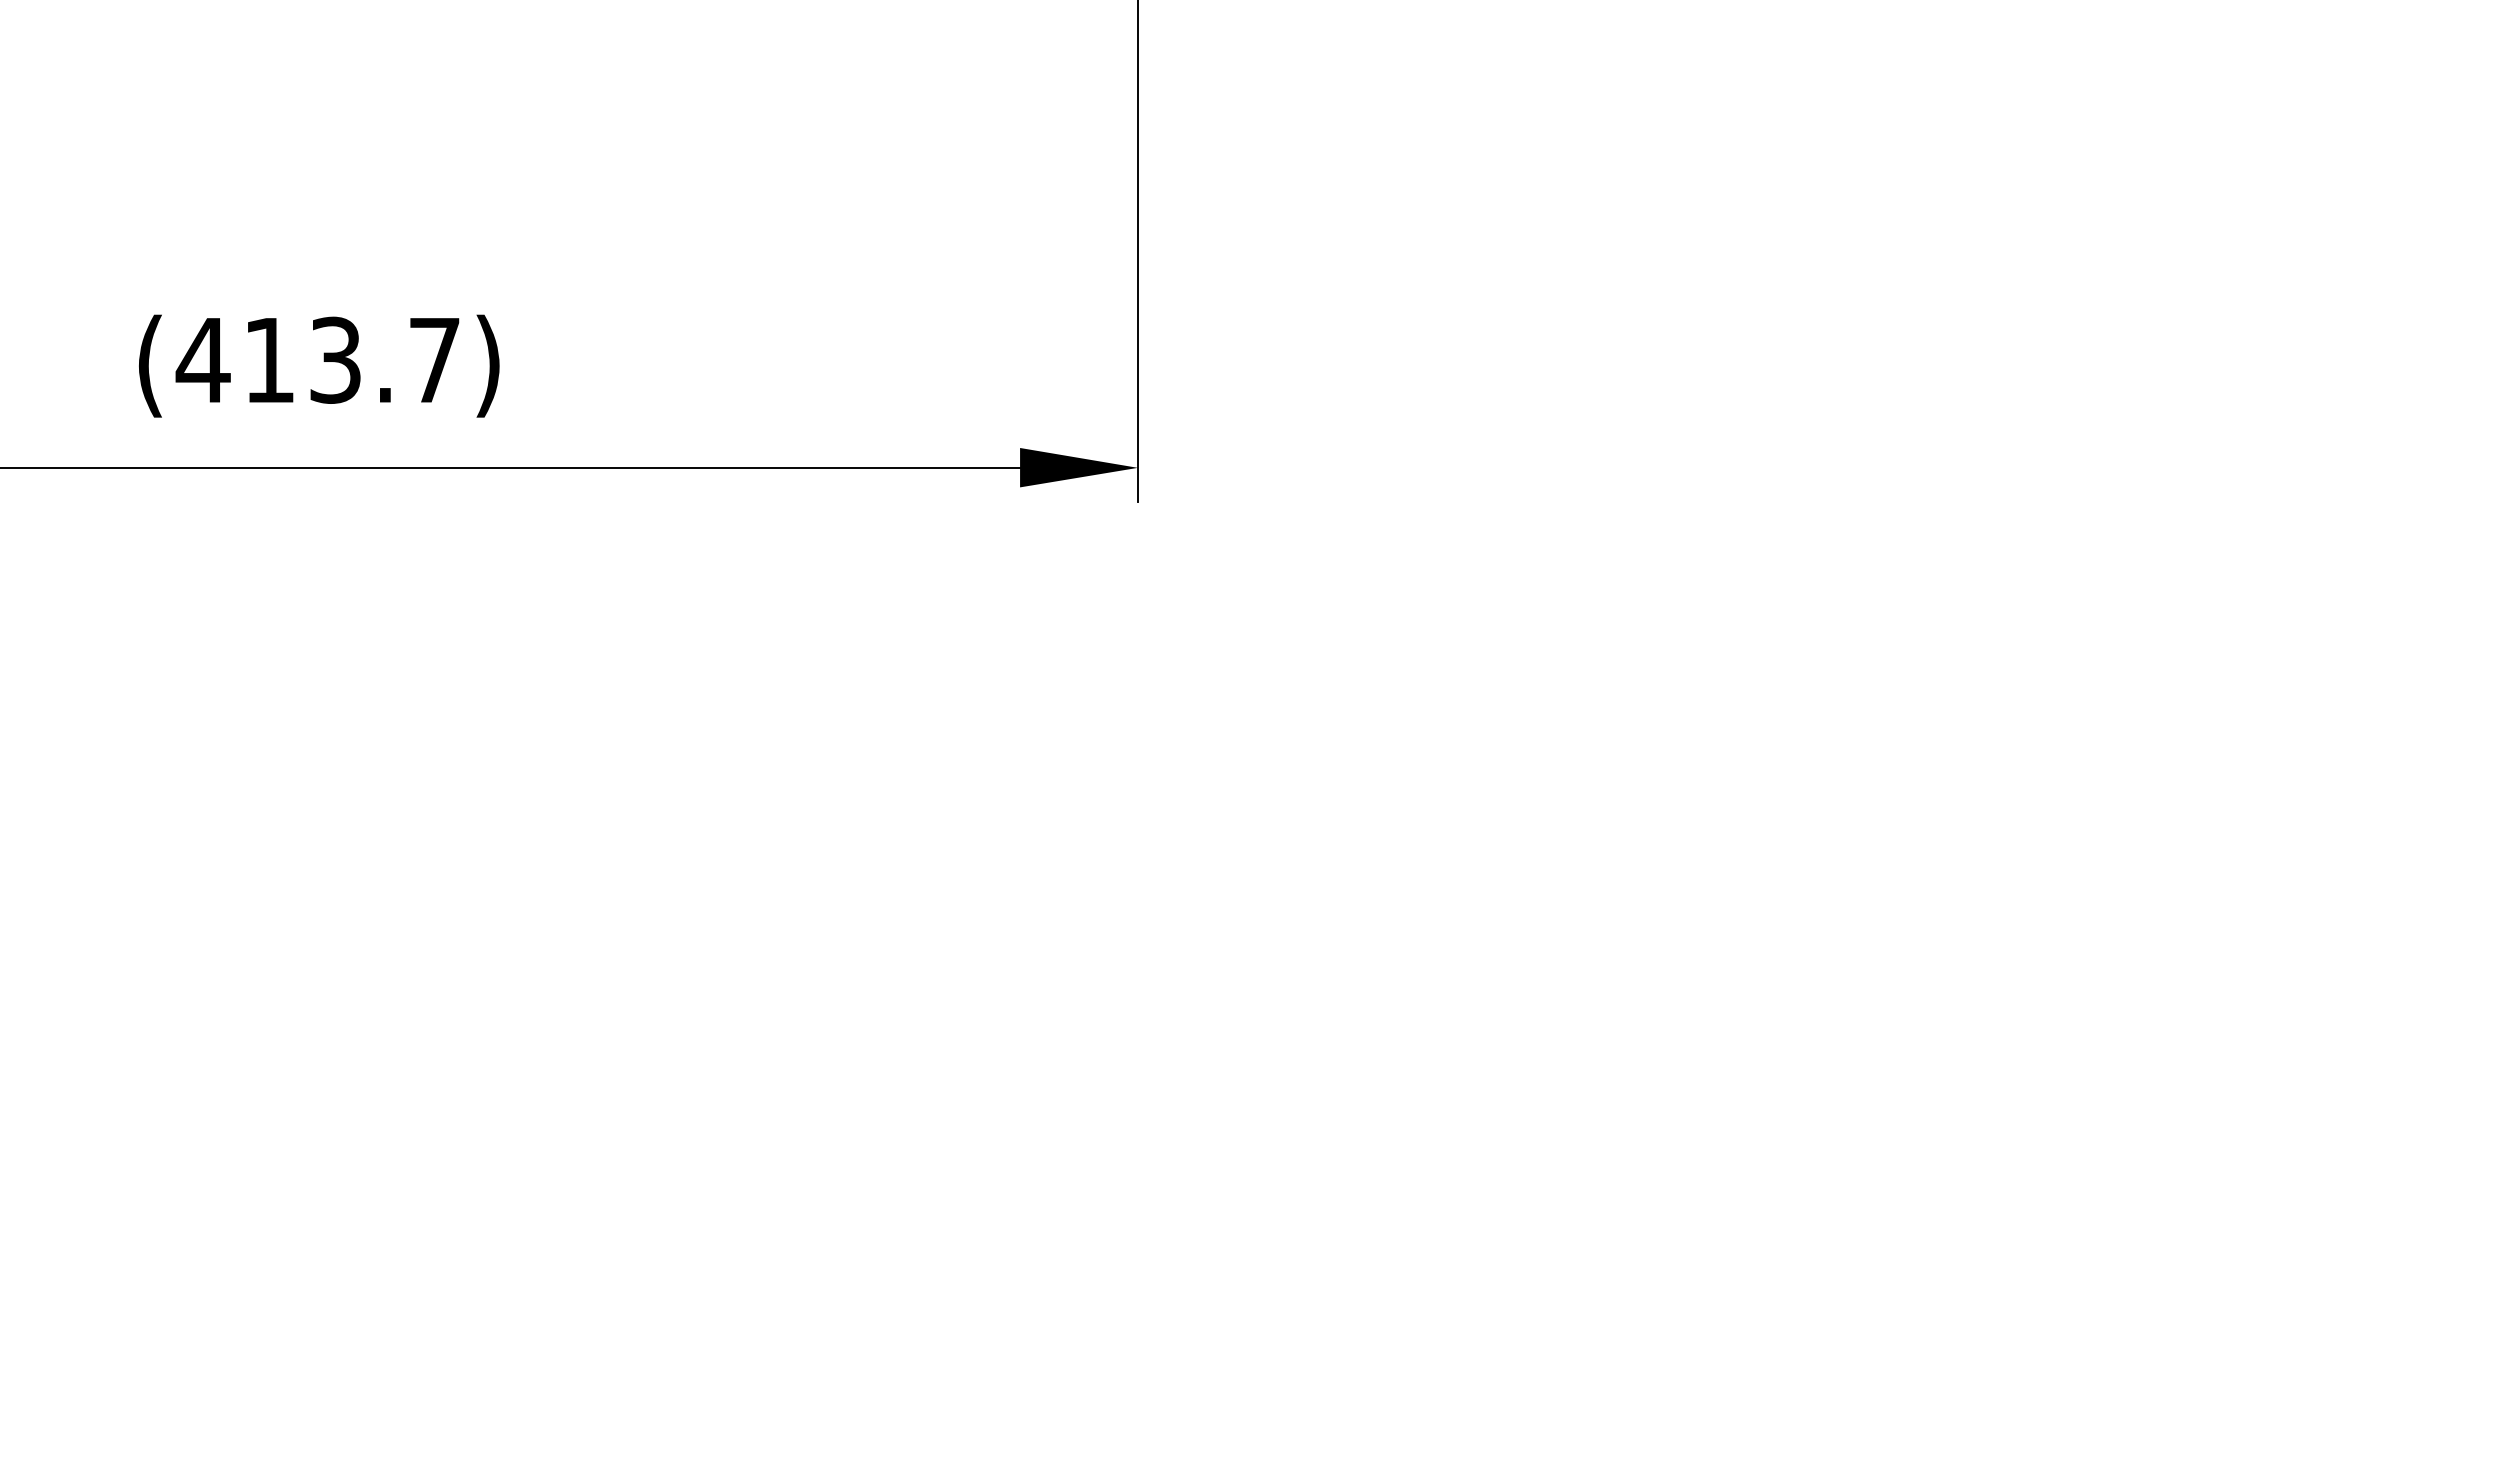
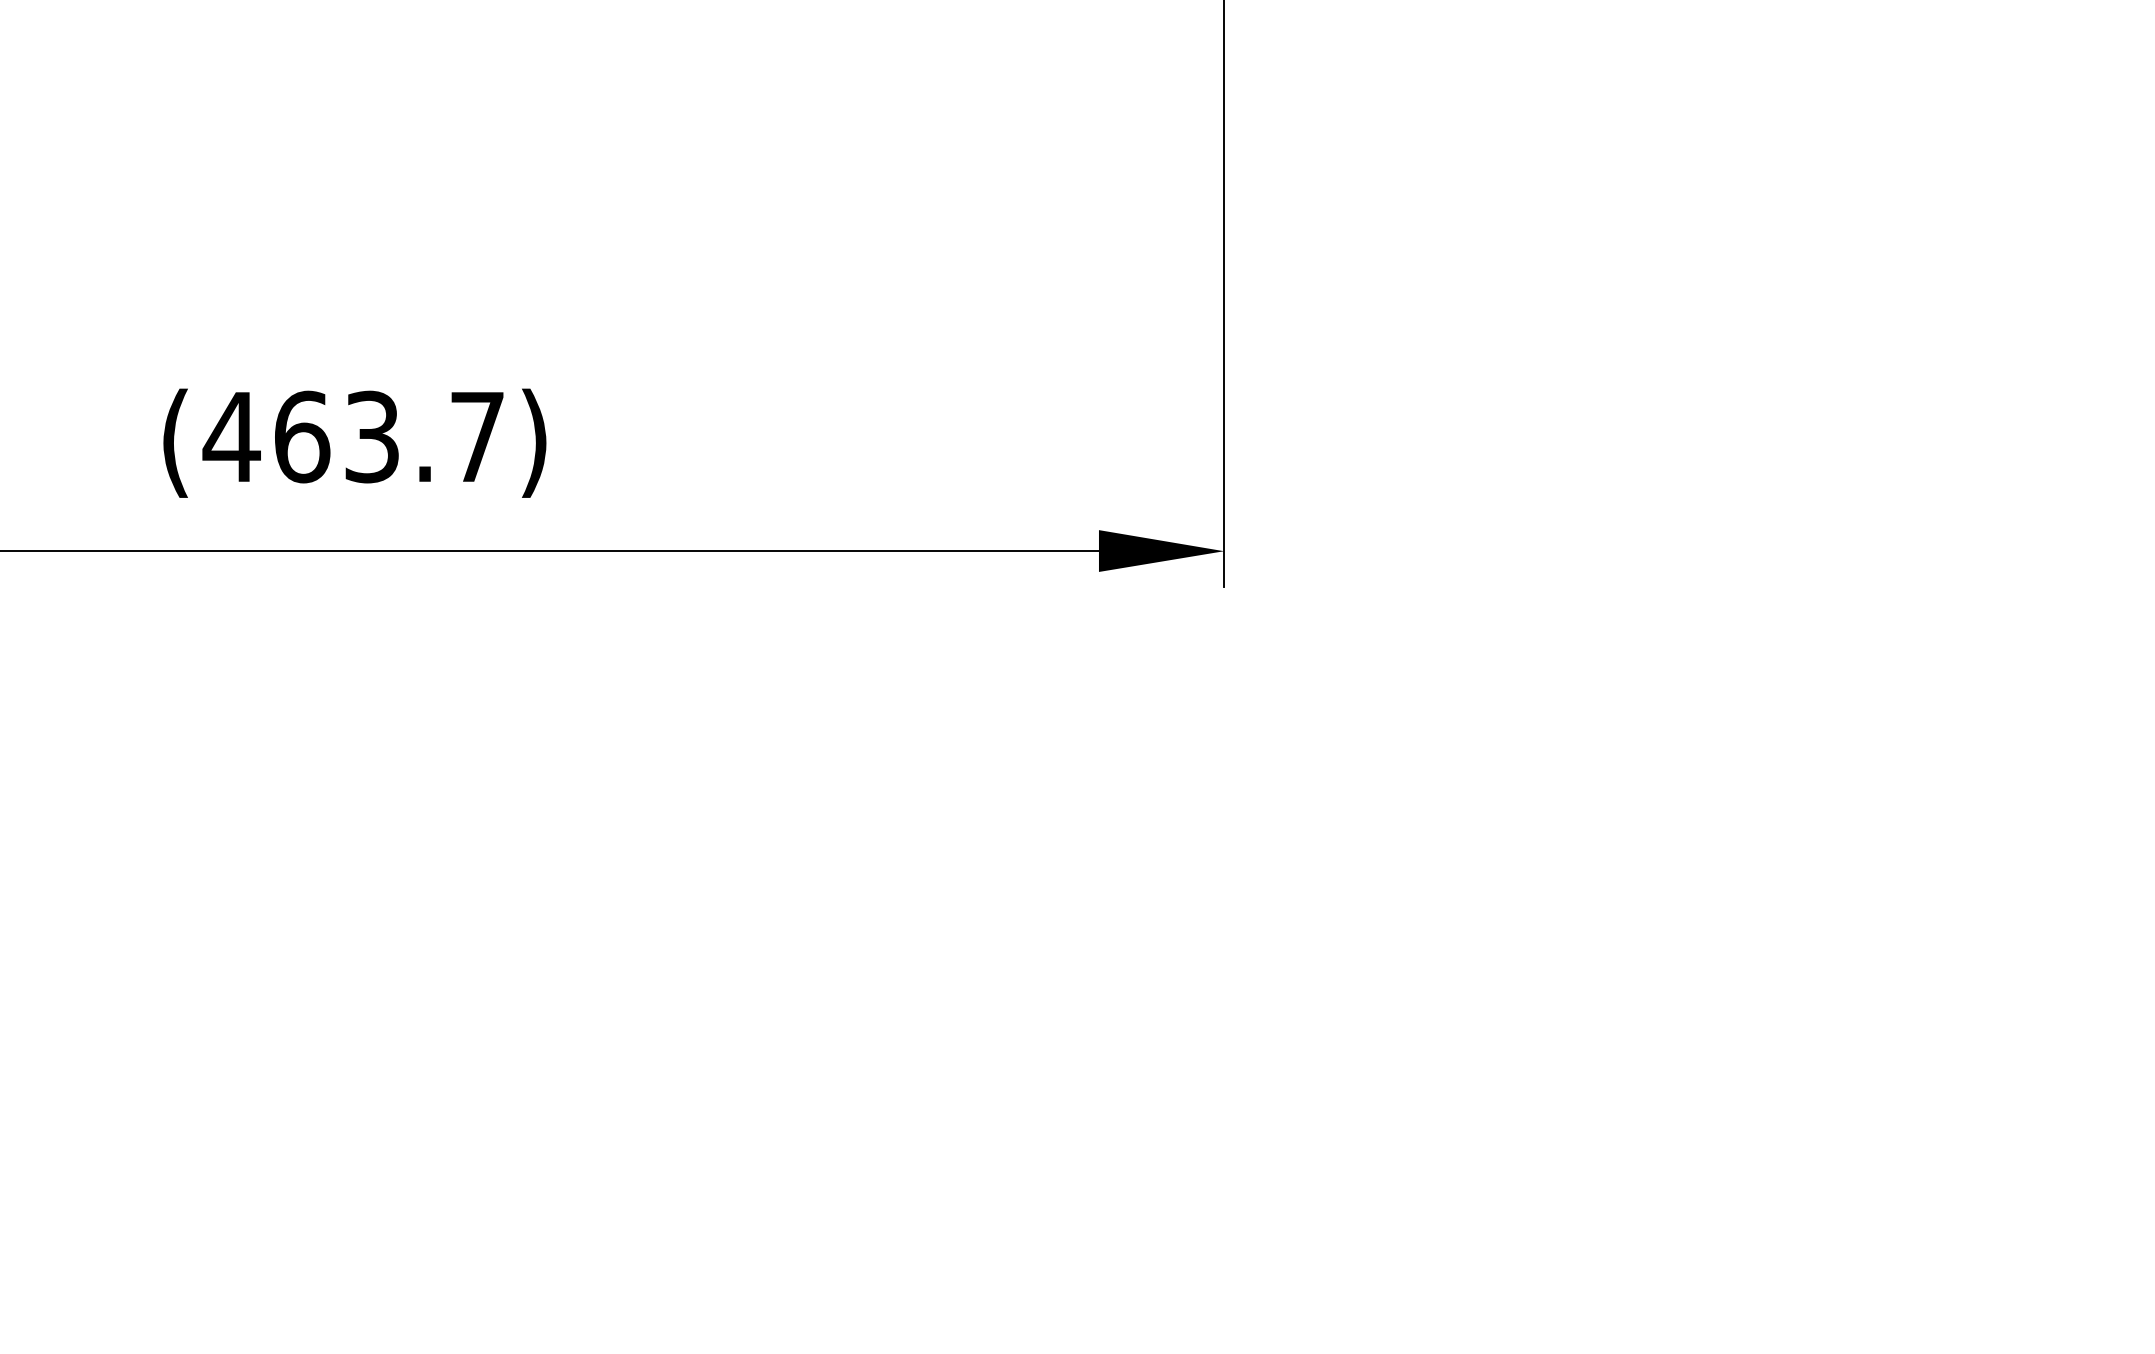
text: (270, 359) -> (303, 436), (413.7) -> (463.7)

